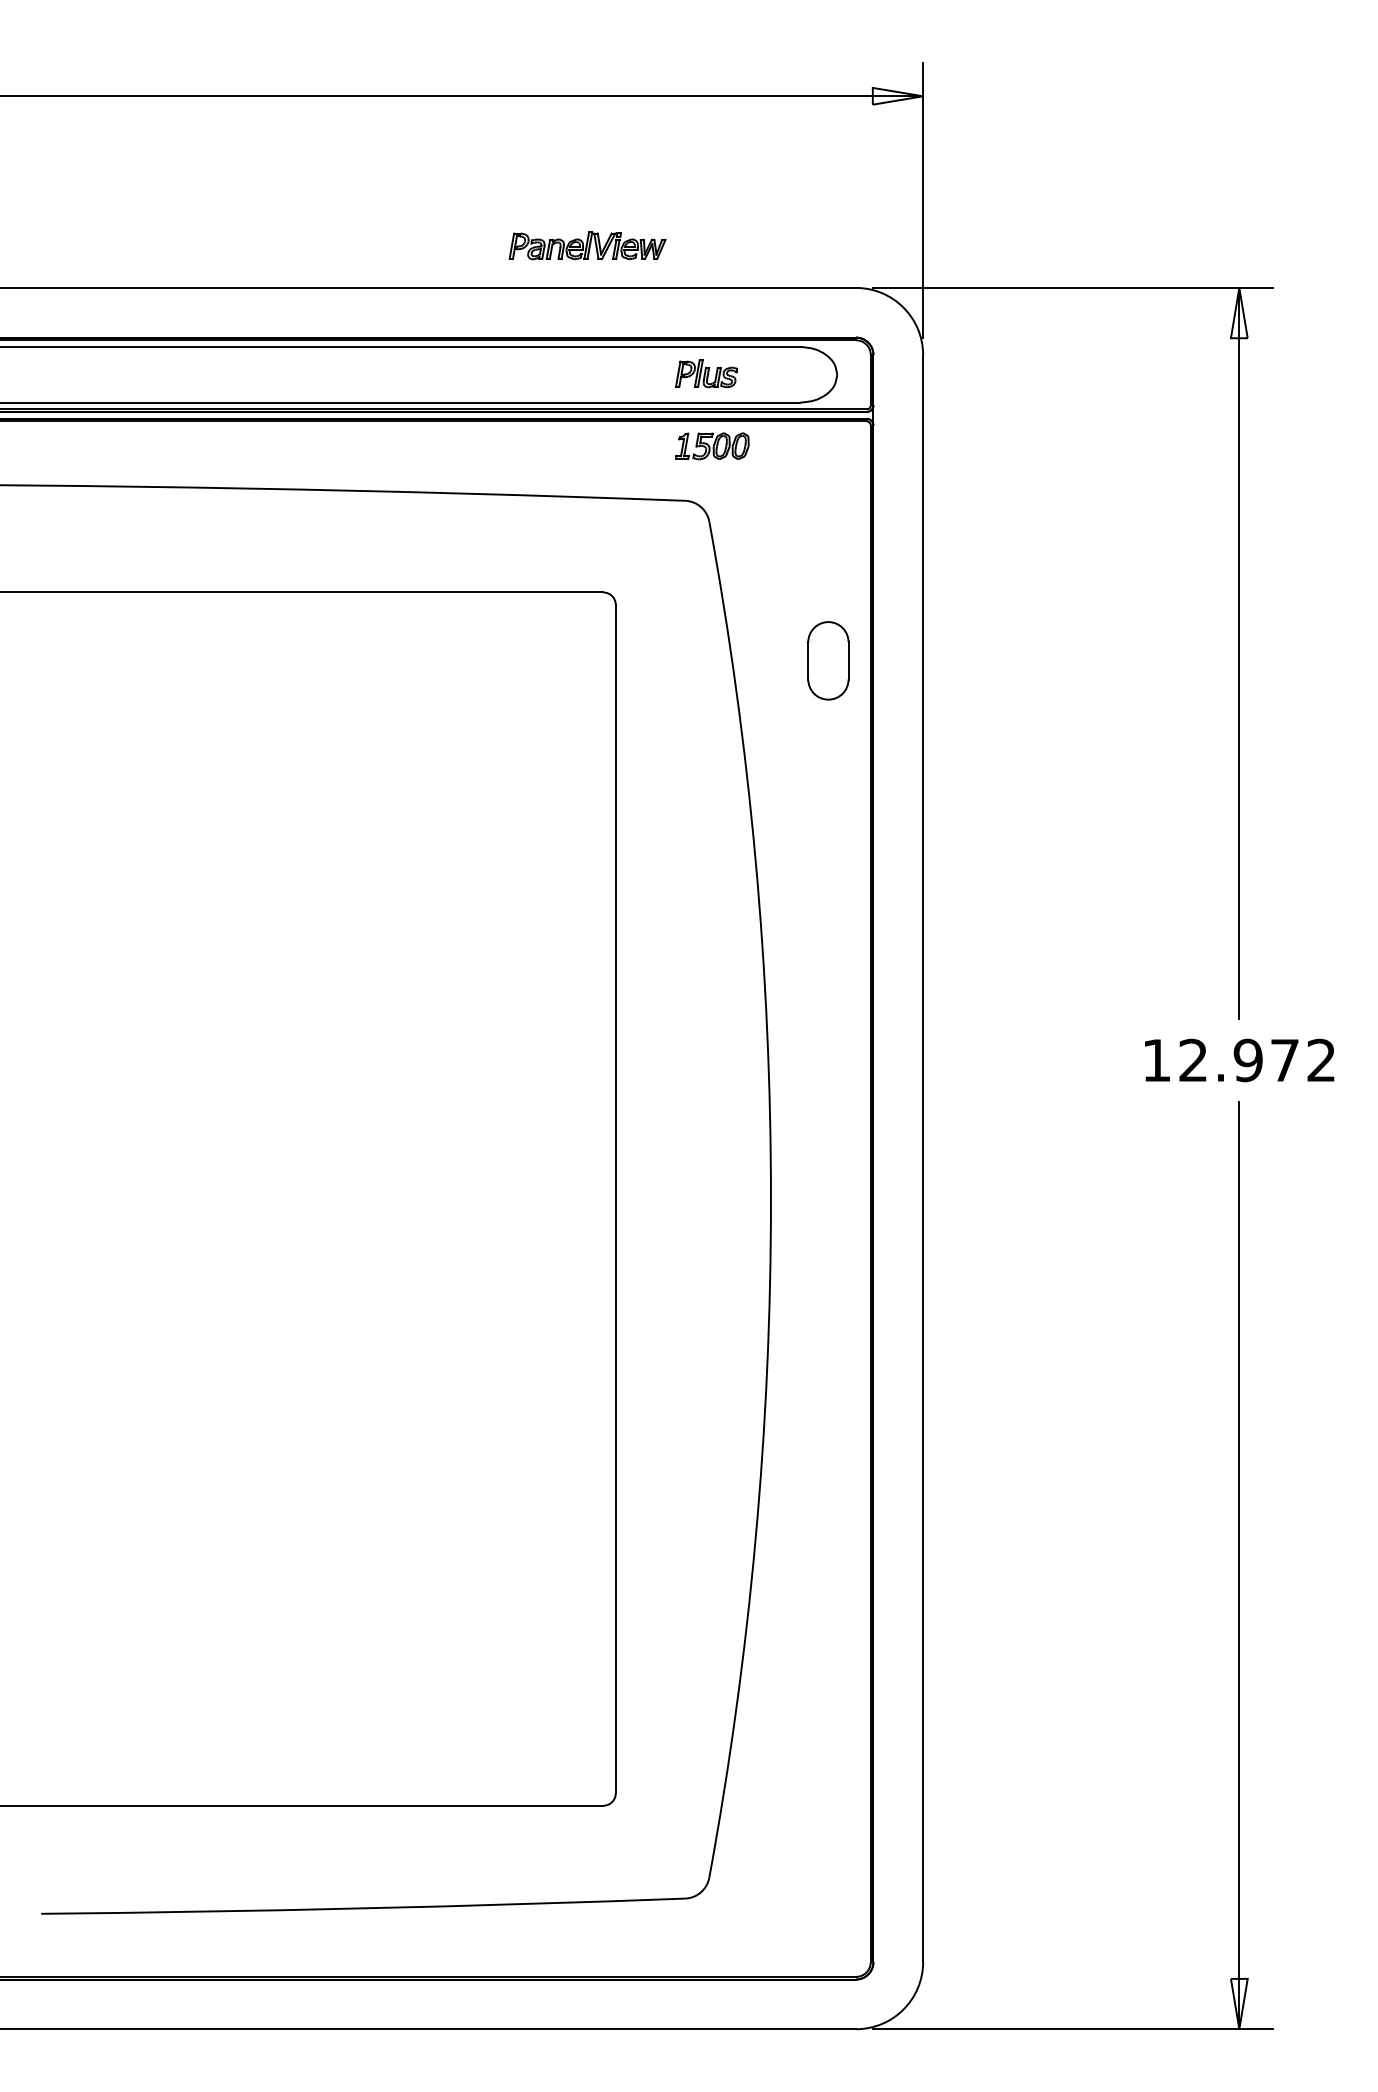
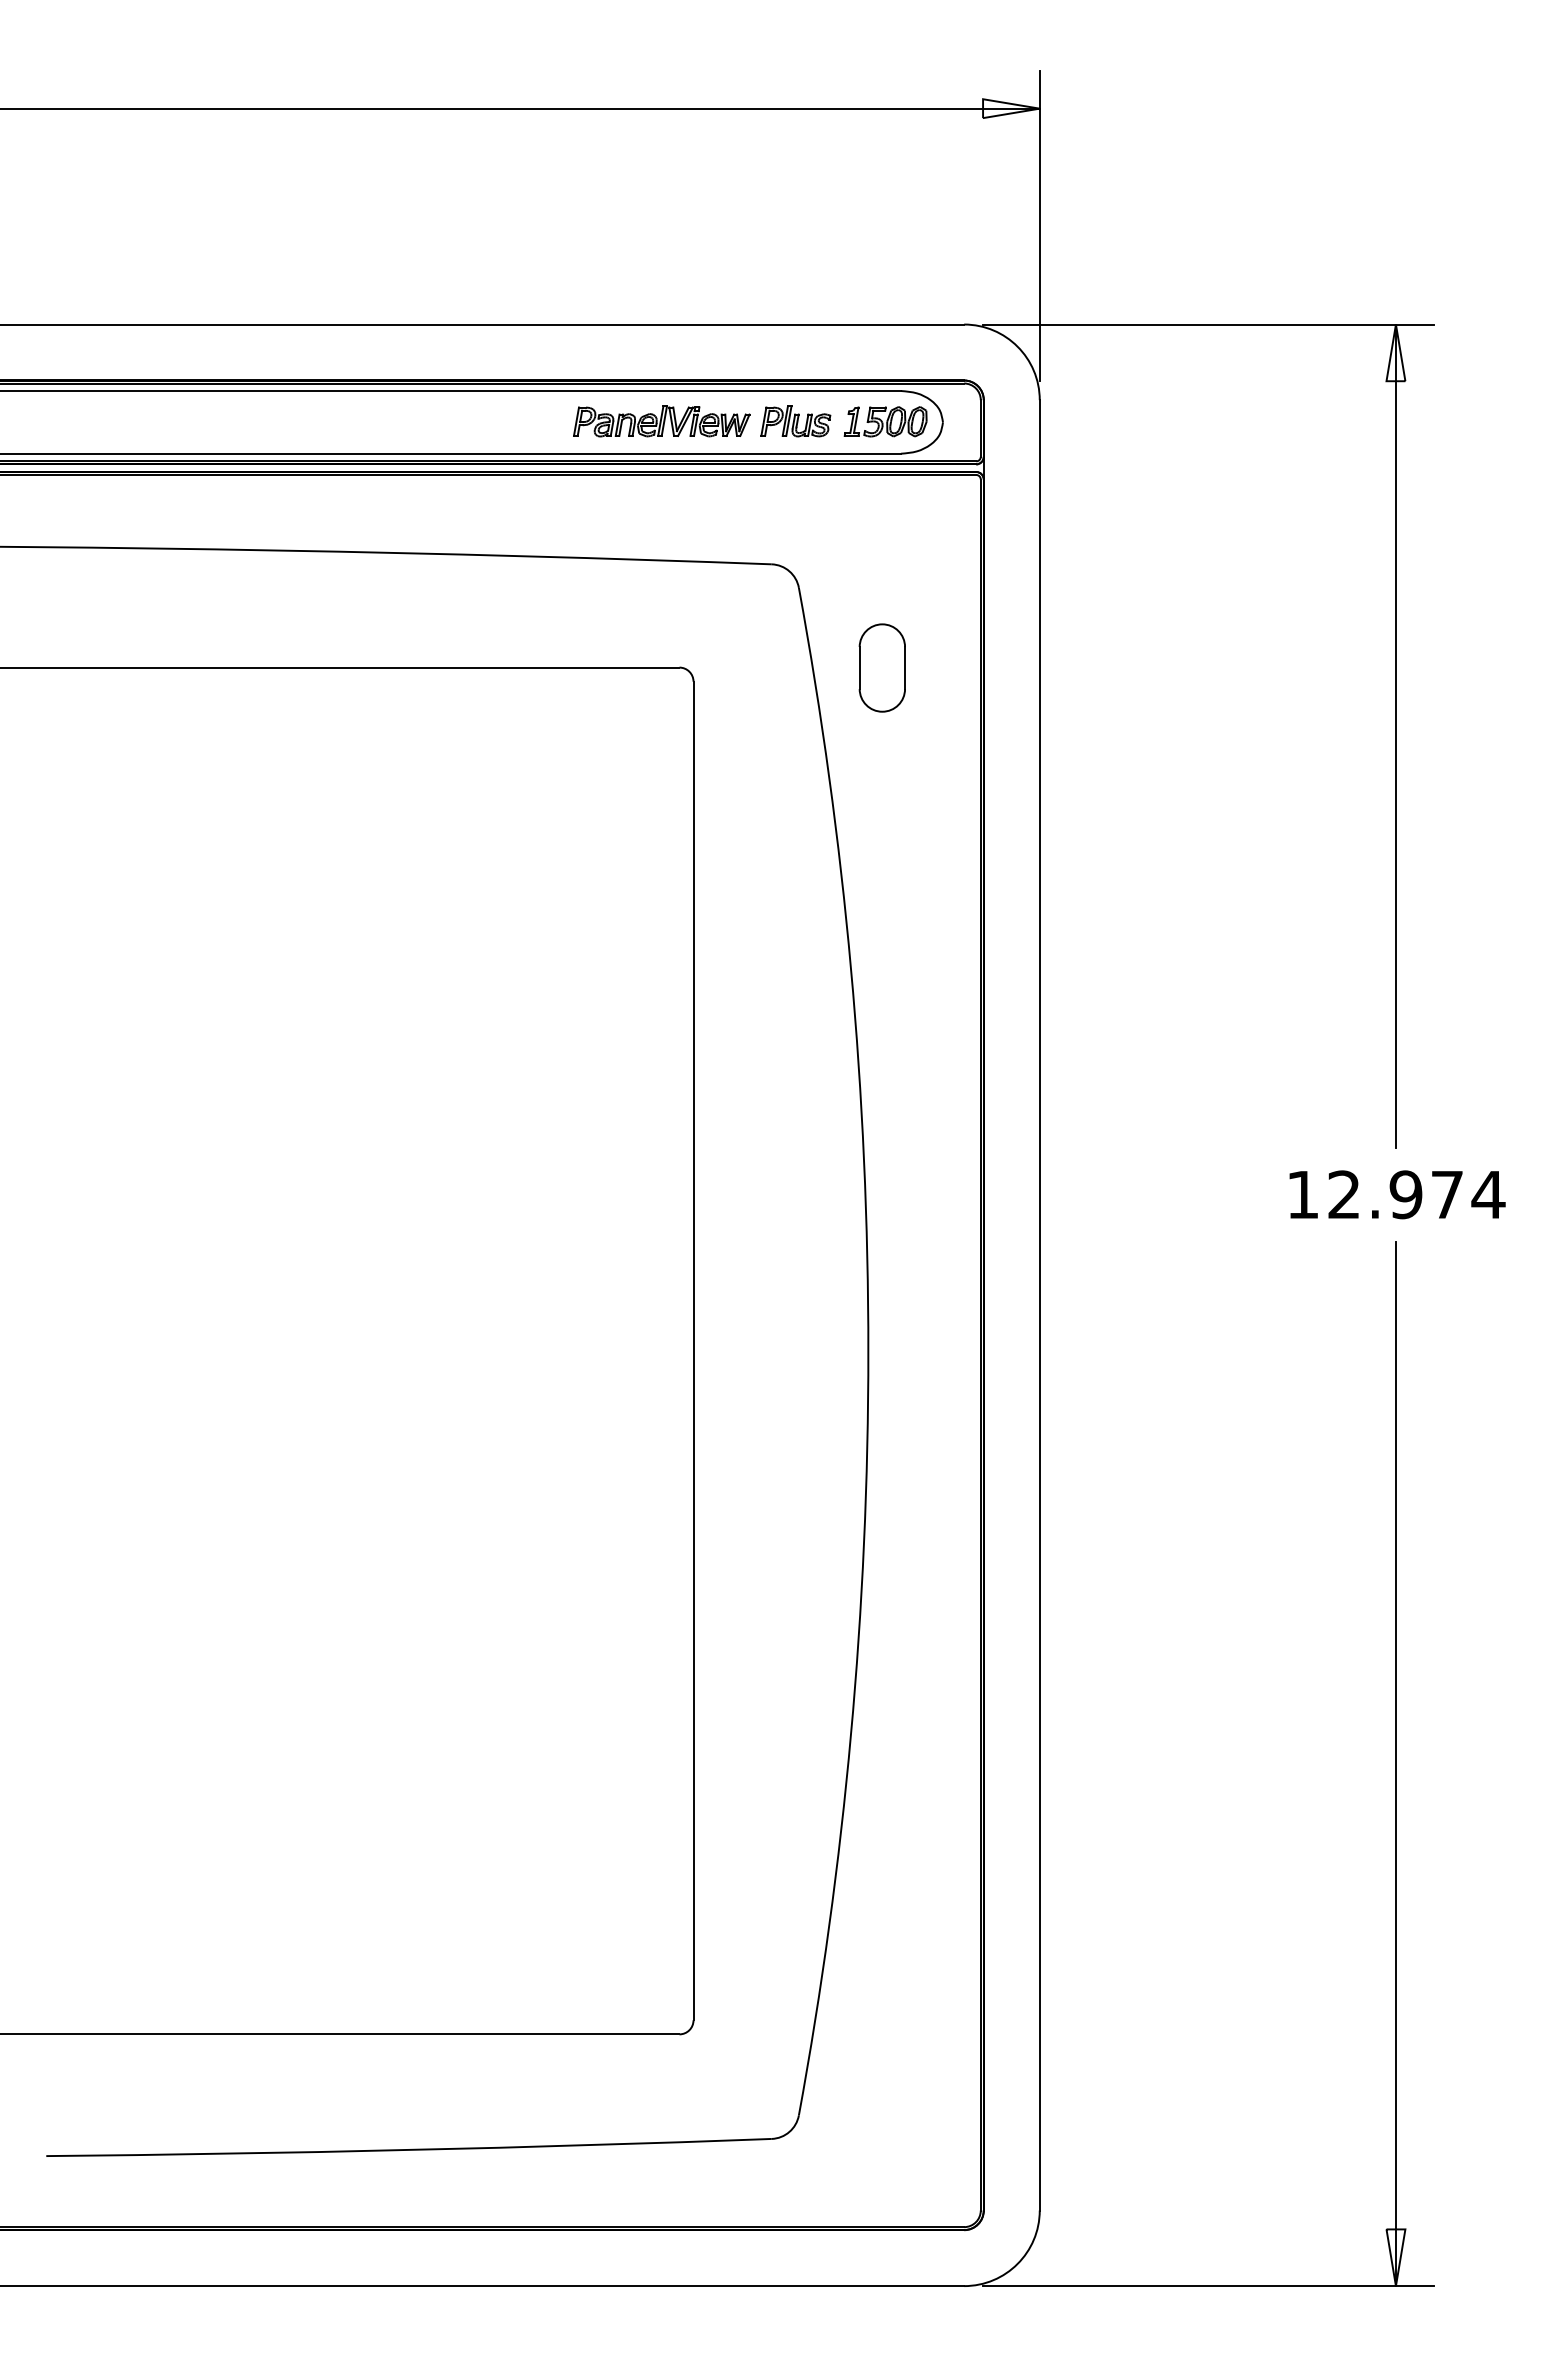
part: (587, 245) -> (661, 420), moved
part: (712, 446) -> (885, 422), moved
part: (828, 660) -> (882, 667), moved
text: (1321, 1059) -> (1488, 1193), 12.972 -> 12.974

